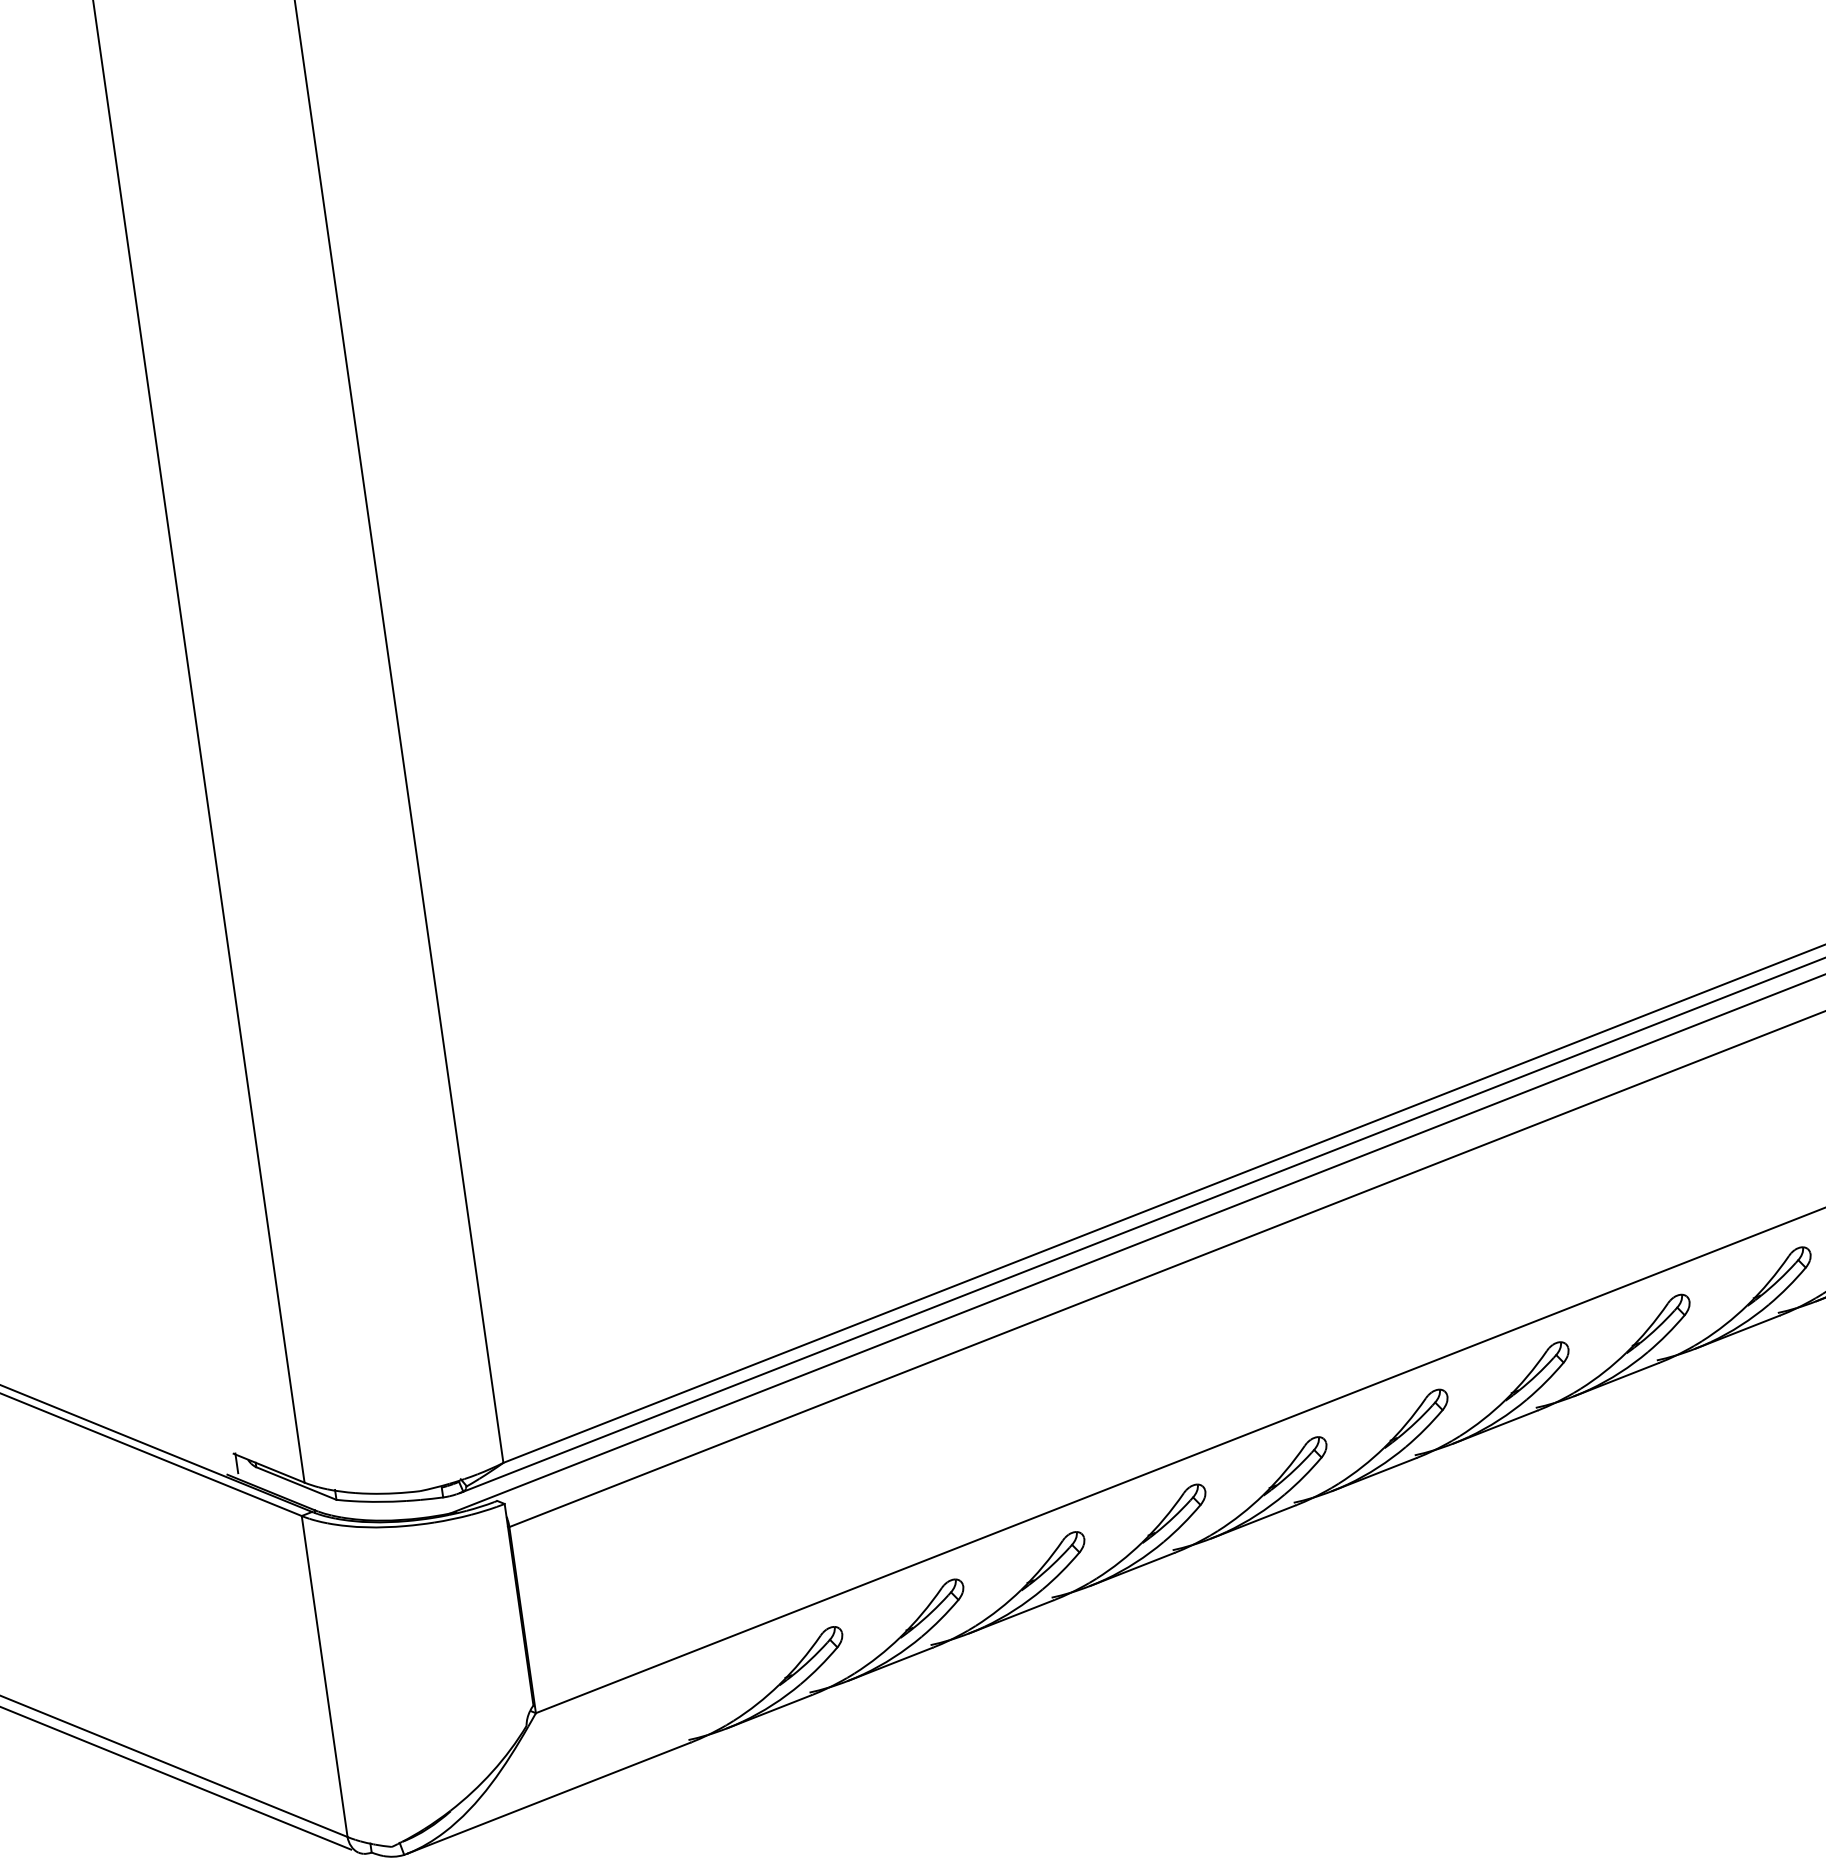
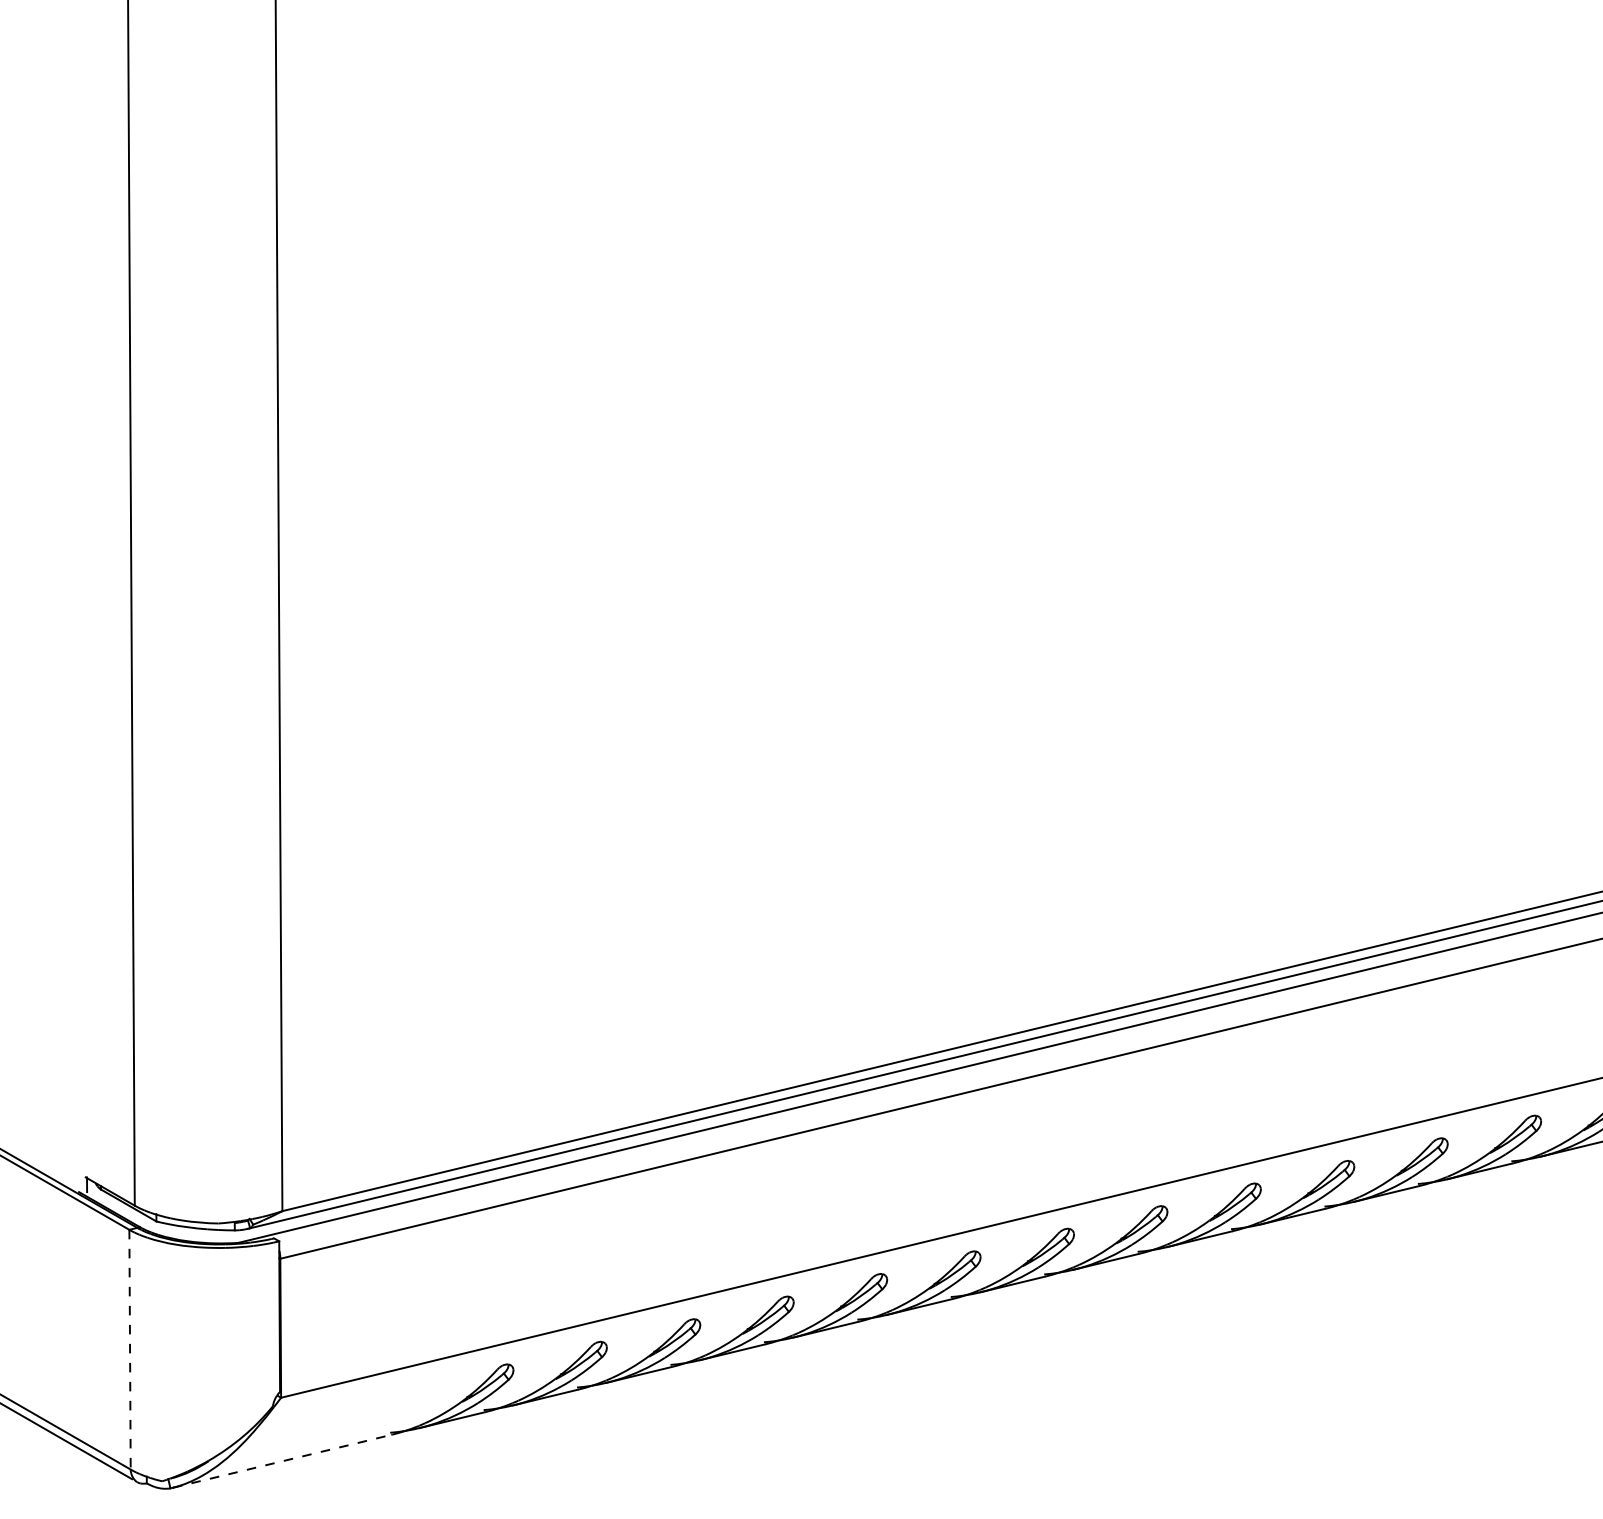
line: (325, 1676) -> (130, 1349), solid -> dashed
line: (549, 1798) -> (282, 1461), solid -> dashed

